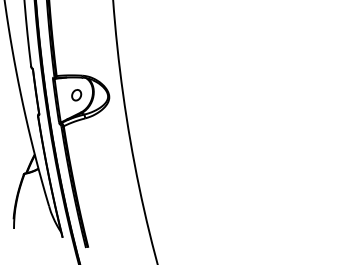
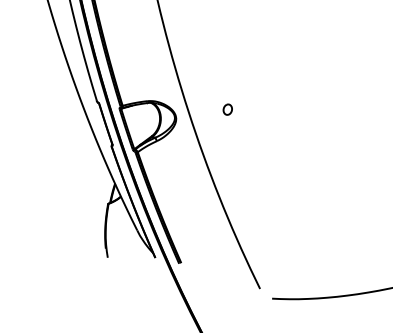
part: (76, 94) -> (227, 109), moved

